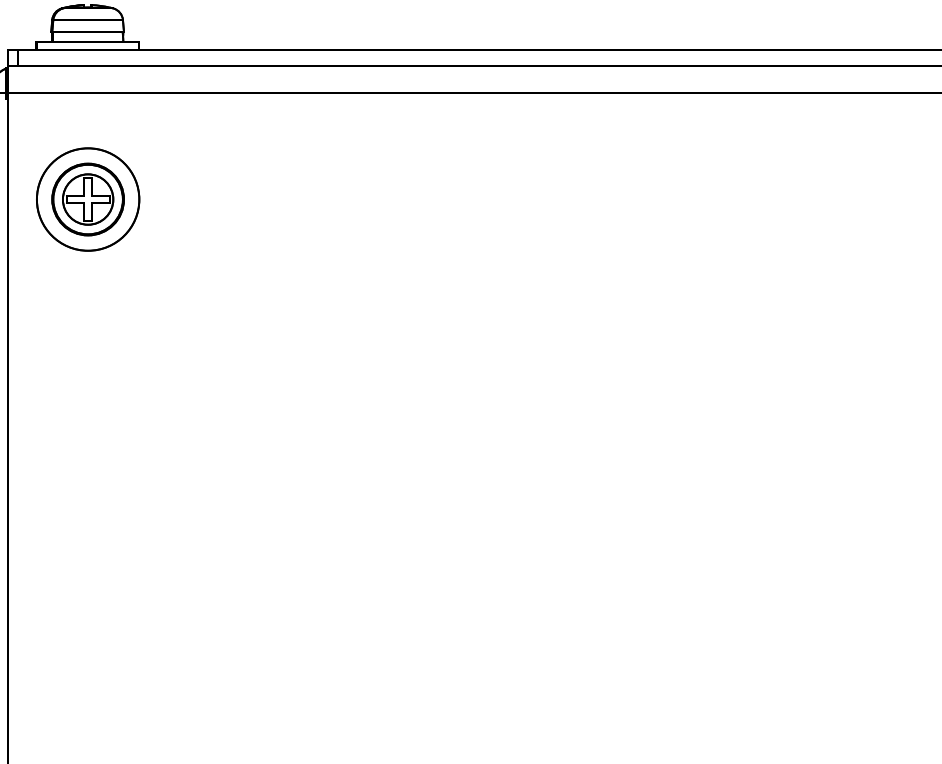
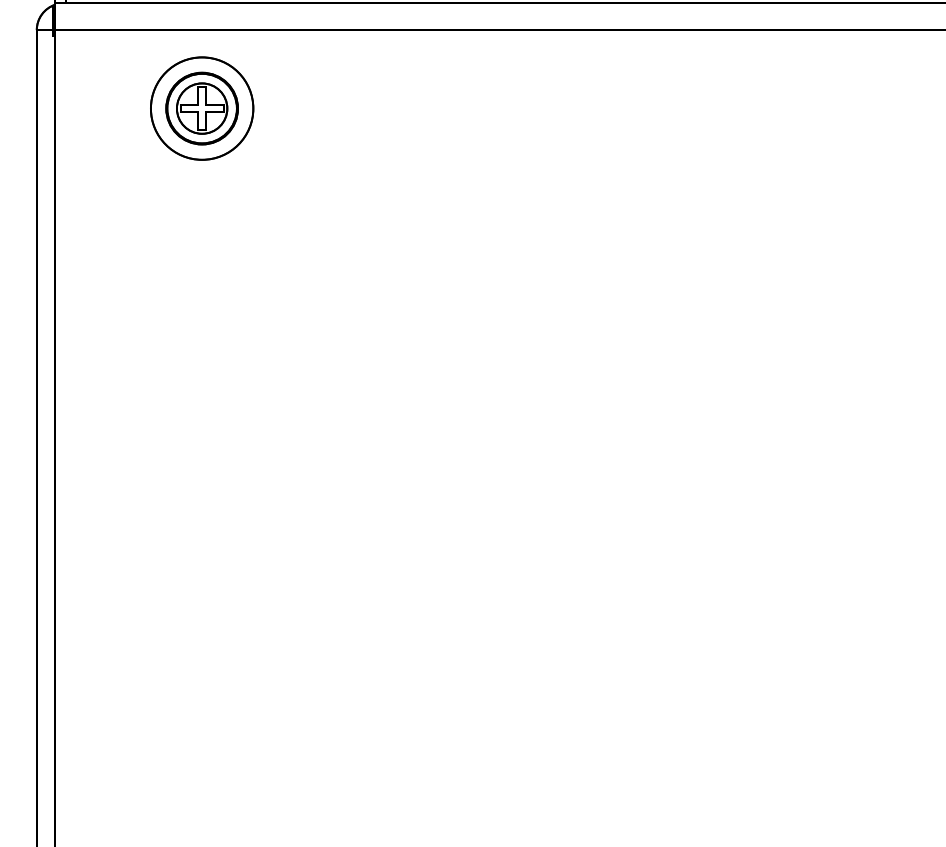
part: (88, 199) -> (202, 108), moved

